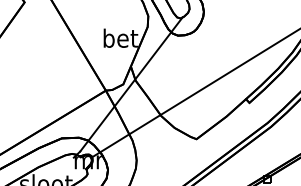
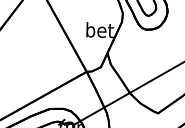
line: (131, 84) -> (107, 67), removed

